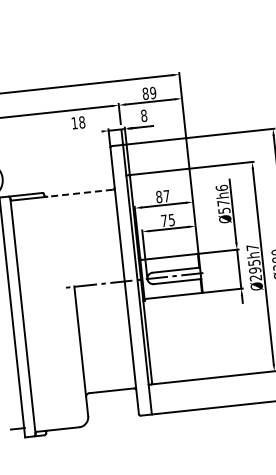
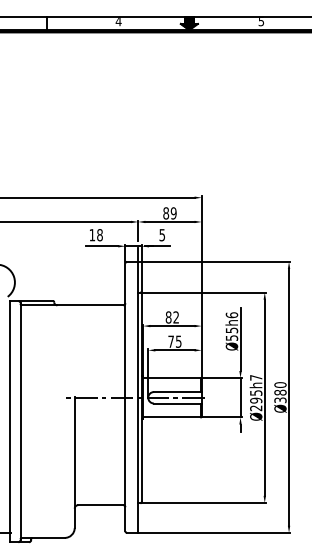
text: (144, 116) -> (162, 235), 8 -> 5
line: (84, 133) -> (101, 246), added
line: (80, 193) -> (90, 305), dashed -> solid
text: (166, 196) -> (175, 317), 87 -> 82
text: (224, 203) -> (232, 330), Ø57h6 -> Ø55h6

